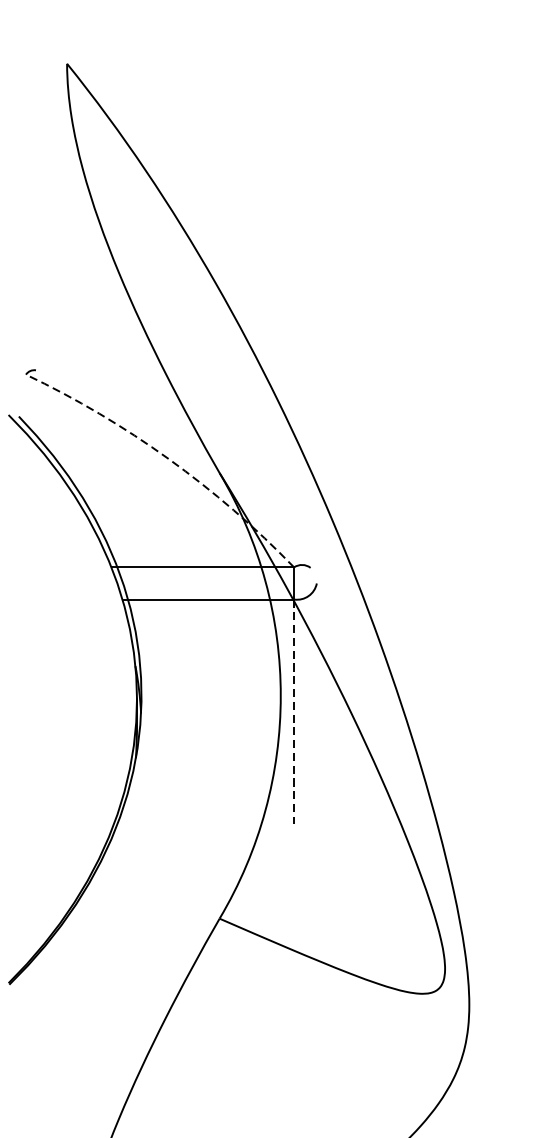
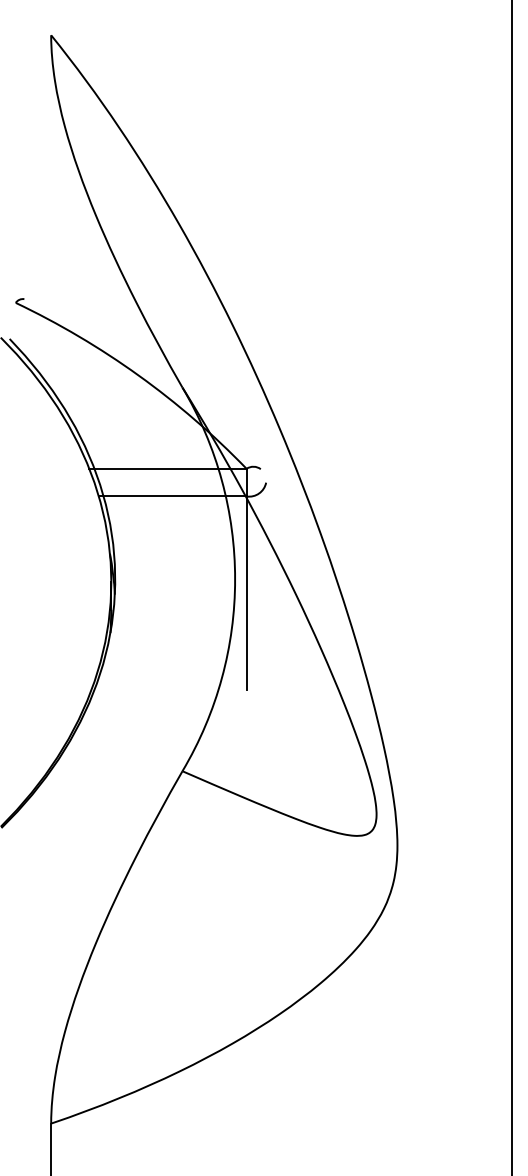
arc: (168, 458) -> (138, 375), dashed -> solid
line: (293, 712) -> (246, 593), dashed -> solid

